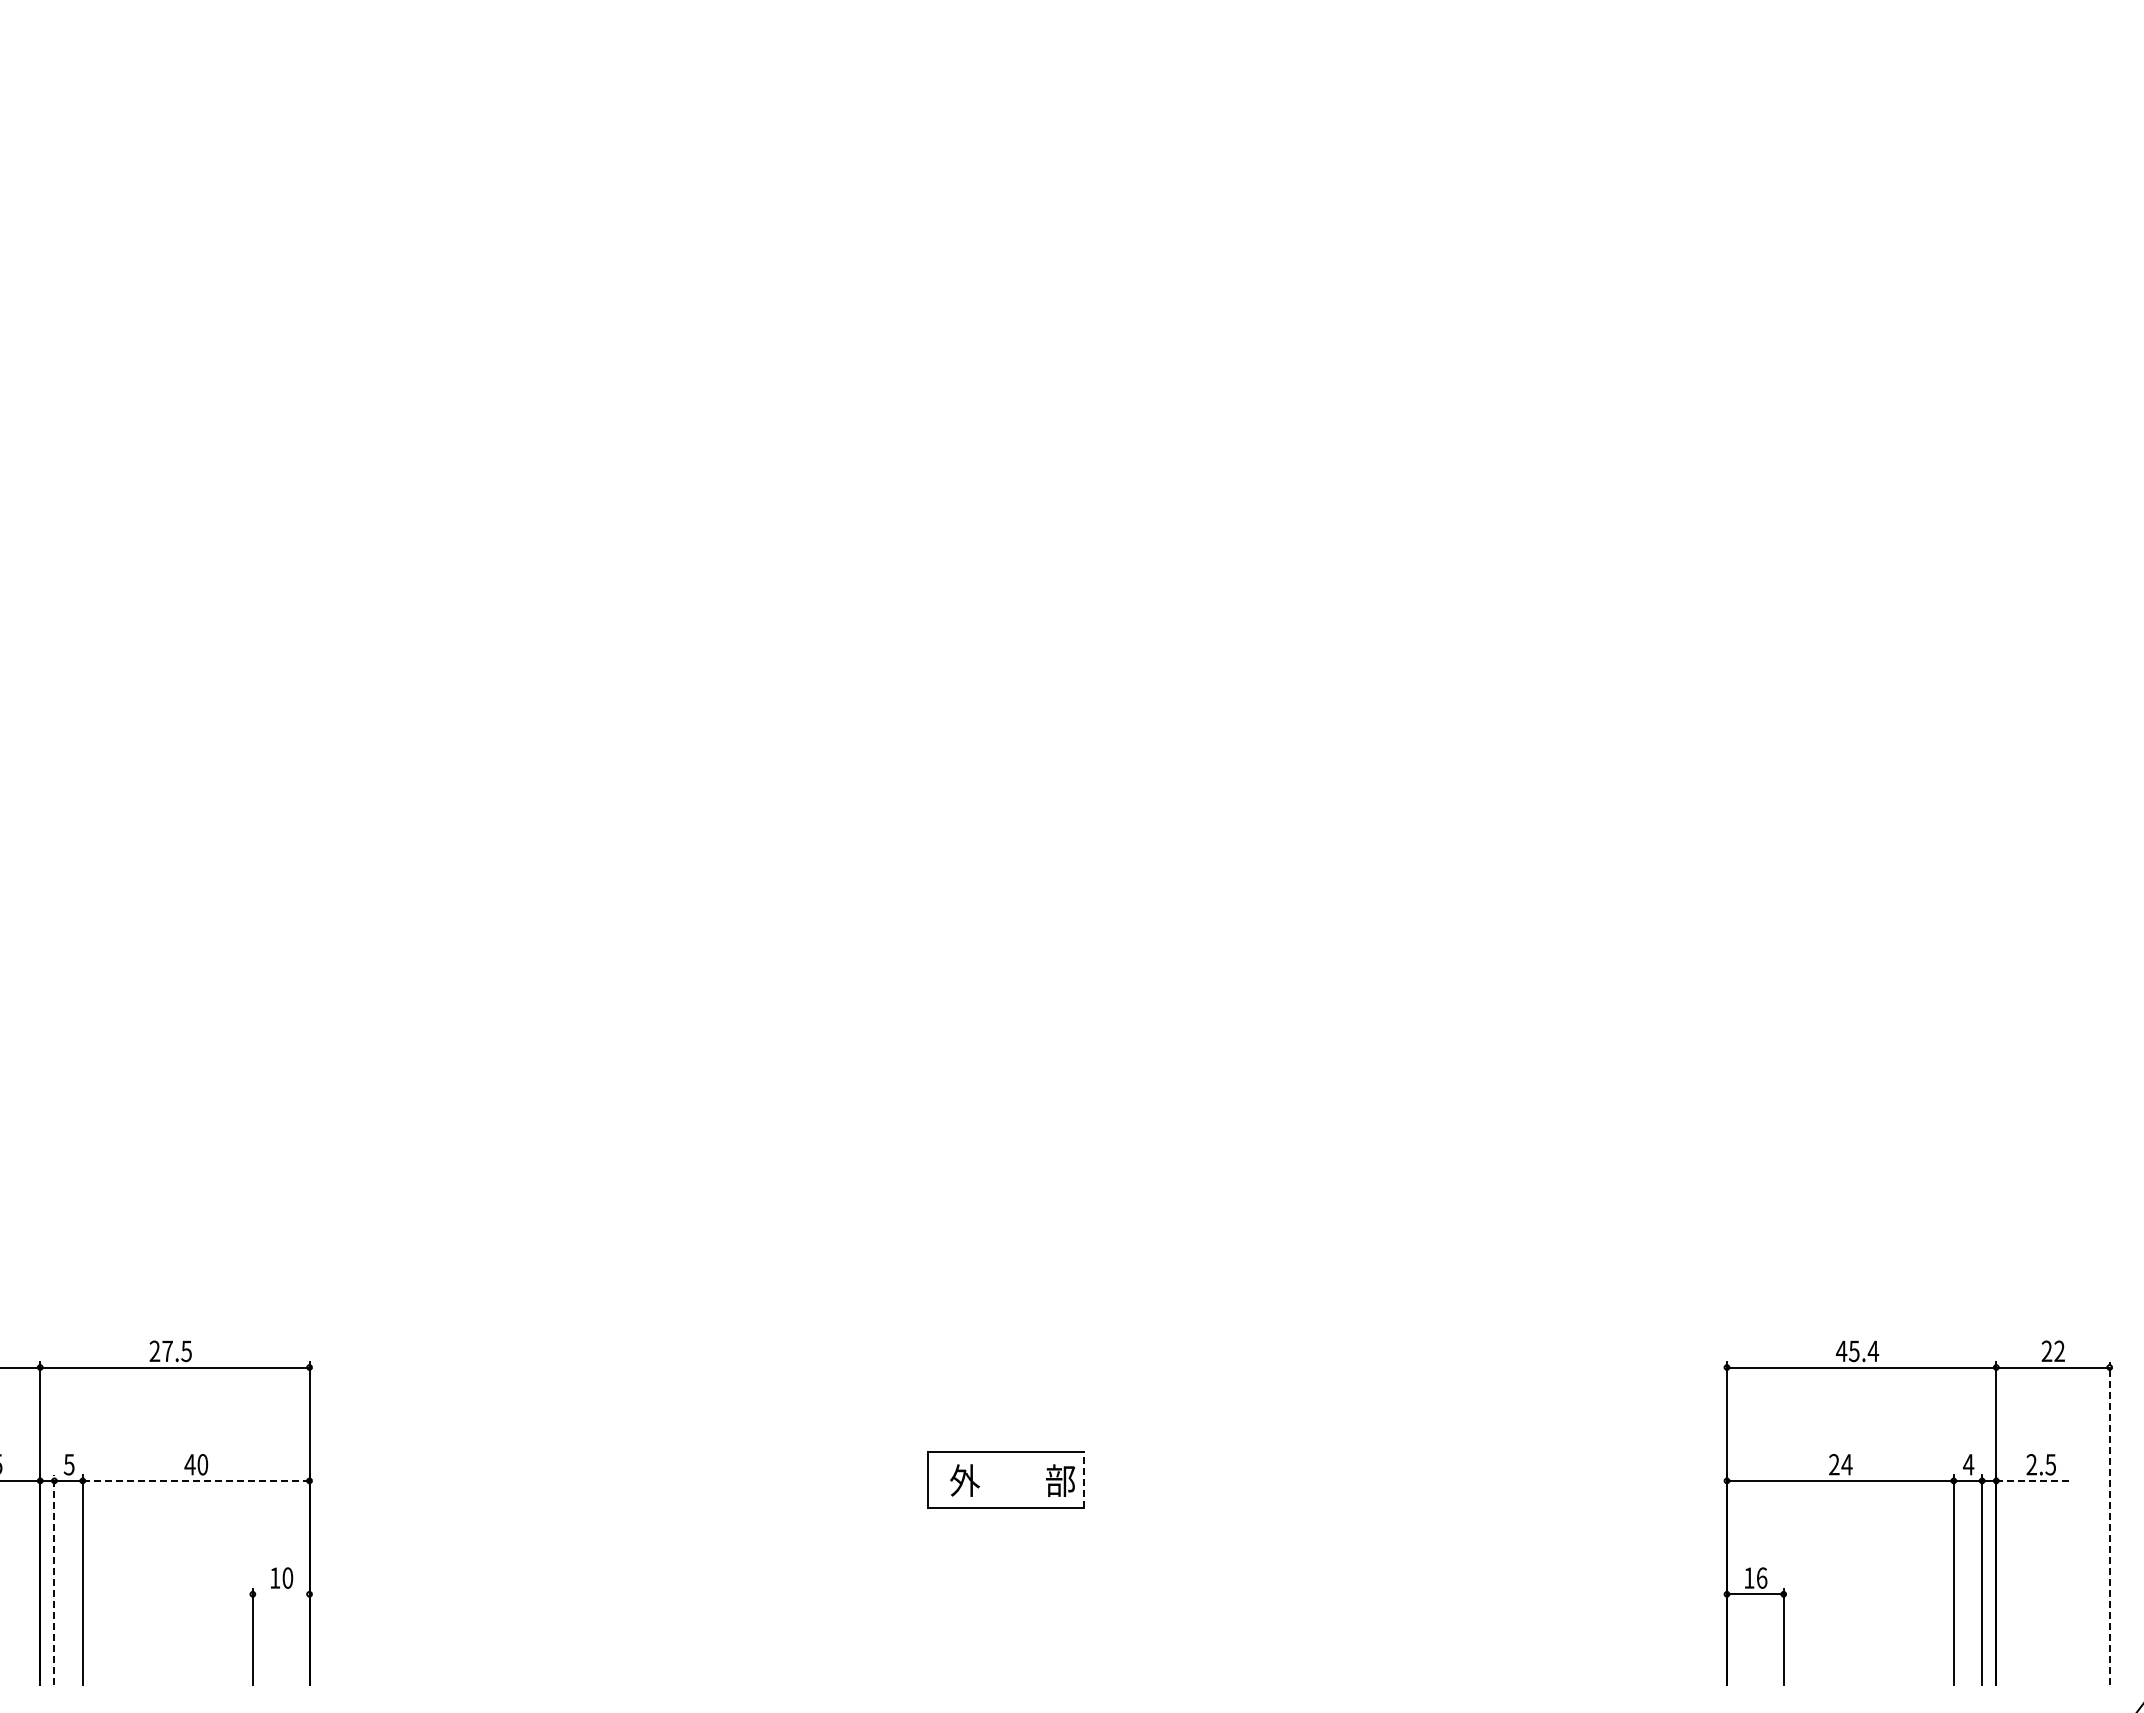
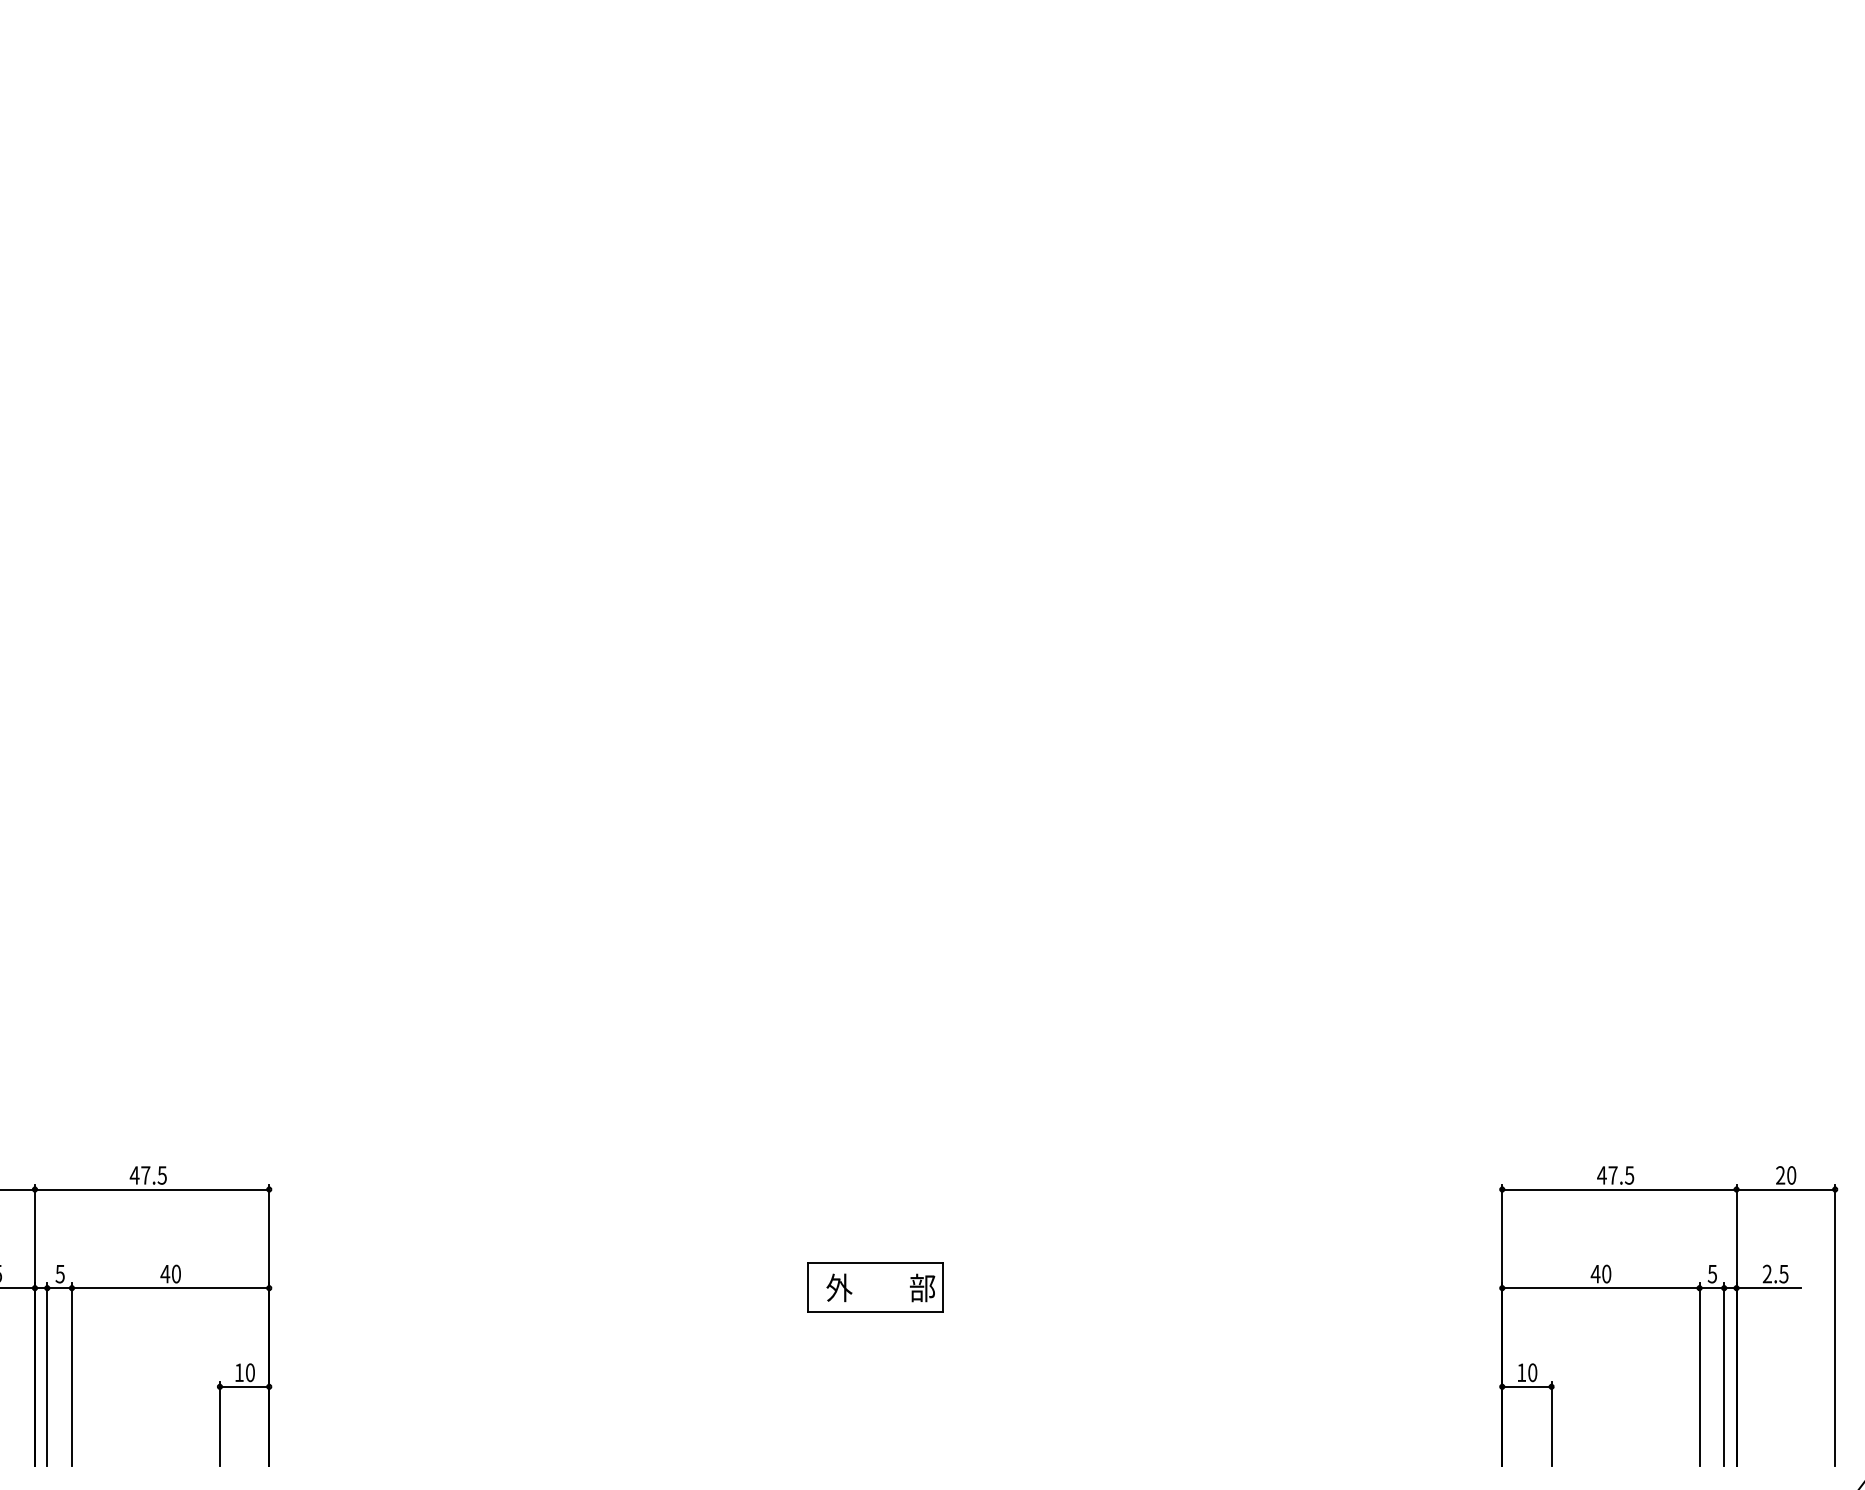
text: (154, 1350) -> (134, 1174), 27.5 -> 47.5
text: (1863, 1351) -> (1621, 1175), 45.4 -> 47.5
text: (2059, 1351) -> (1791, 1175), 22 -> 20
text: (1840, 1464) -> (1601, 1273), 24 -> 40
text: (1968, 1464) -> (1712, 1273), 4 -> 5
line: (1084, 1479) -> (943, 1286), dashed -> solid
line: (196, 1480) -> (170, 1287), dashed -> solid
line: (2033, 1480) -> (1768, 1287), dashed -> solid
line: (2109, 1523) -> (1835, 1325), dashed -> solid
text: (1761, 1577) -> (1532, 1372), 16 -> 10
line: (54, 1580) -> (47, 1374), dashed -> solid
line: (280, 1594) -> (243, 1386), added

